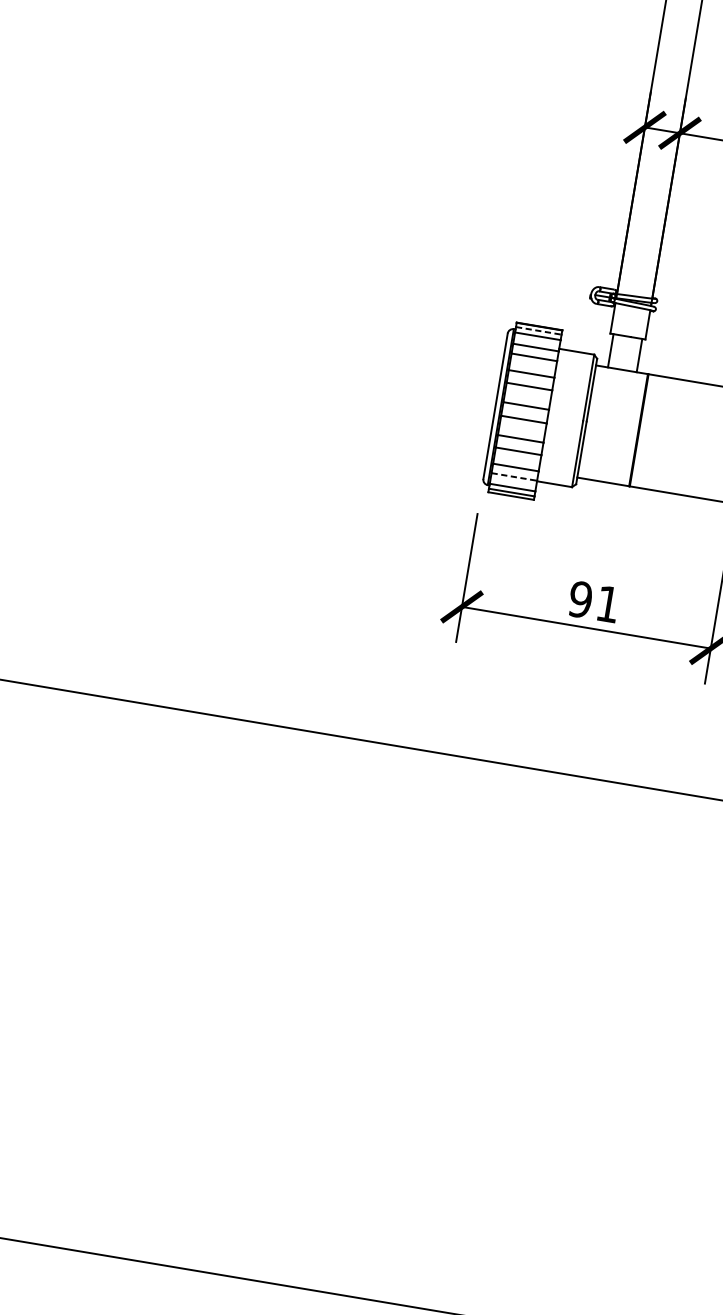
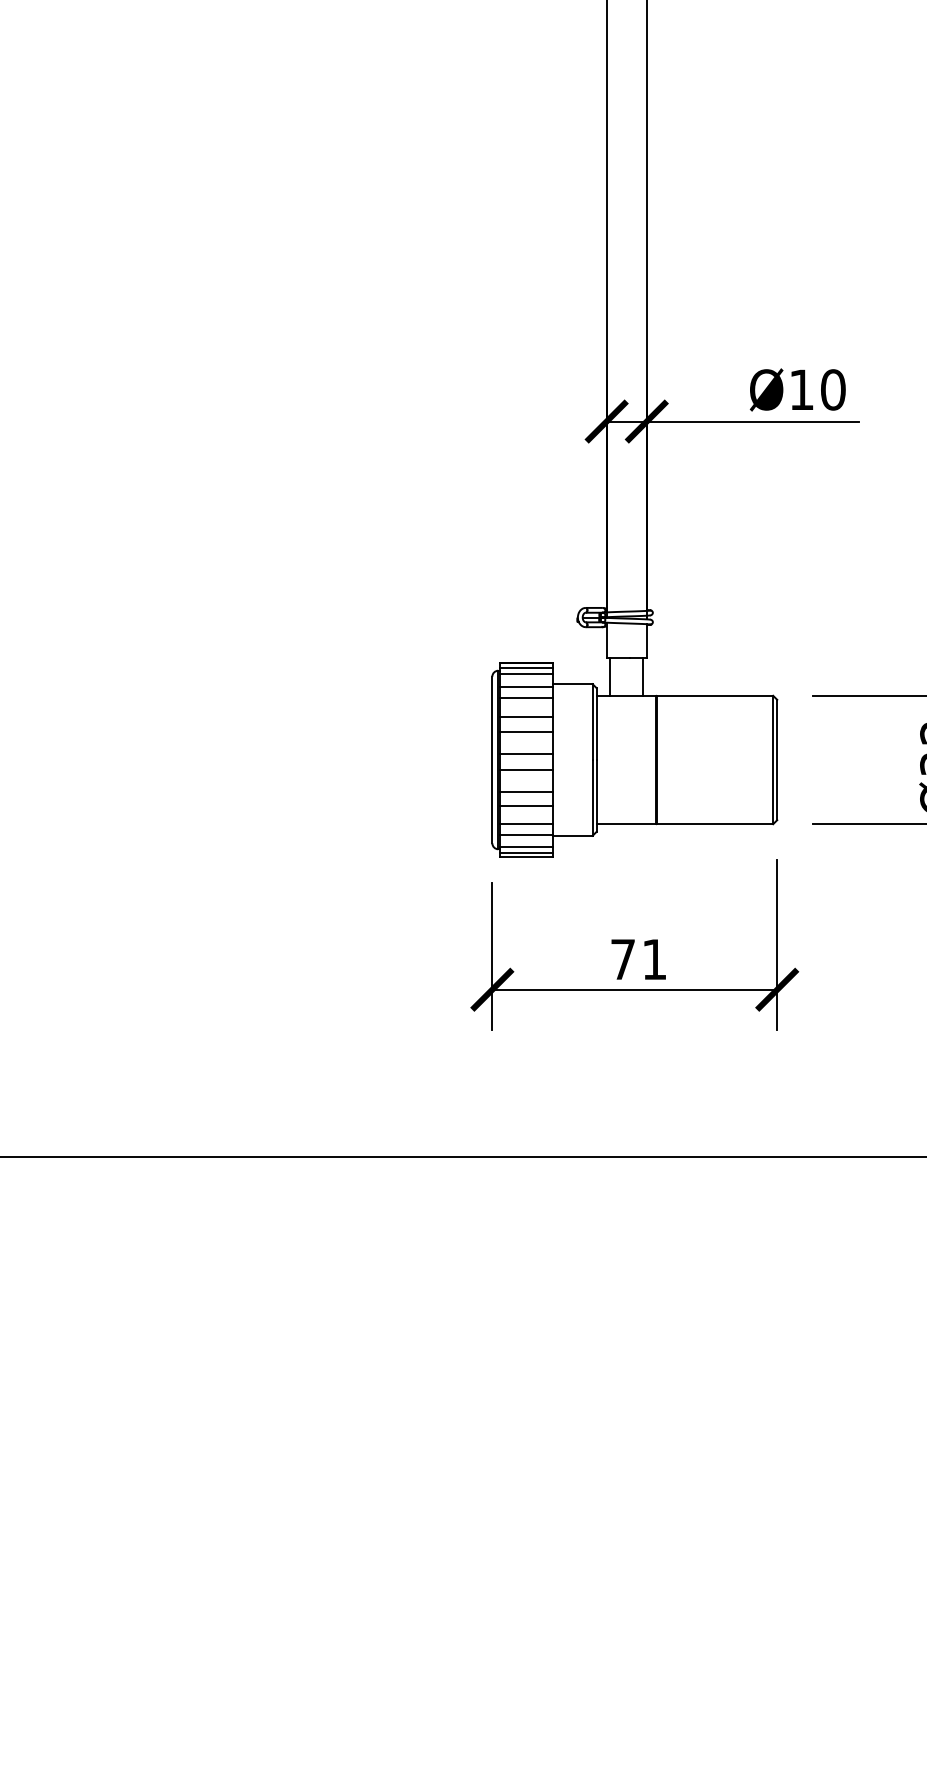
line: (538, 330) -> (526, 667), dashed -> solid
line: (514, 477) -> (526, 835), dashed -> solid
text: (580, 599) -> (622, 959), 91 -> 71

